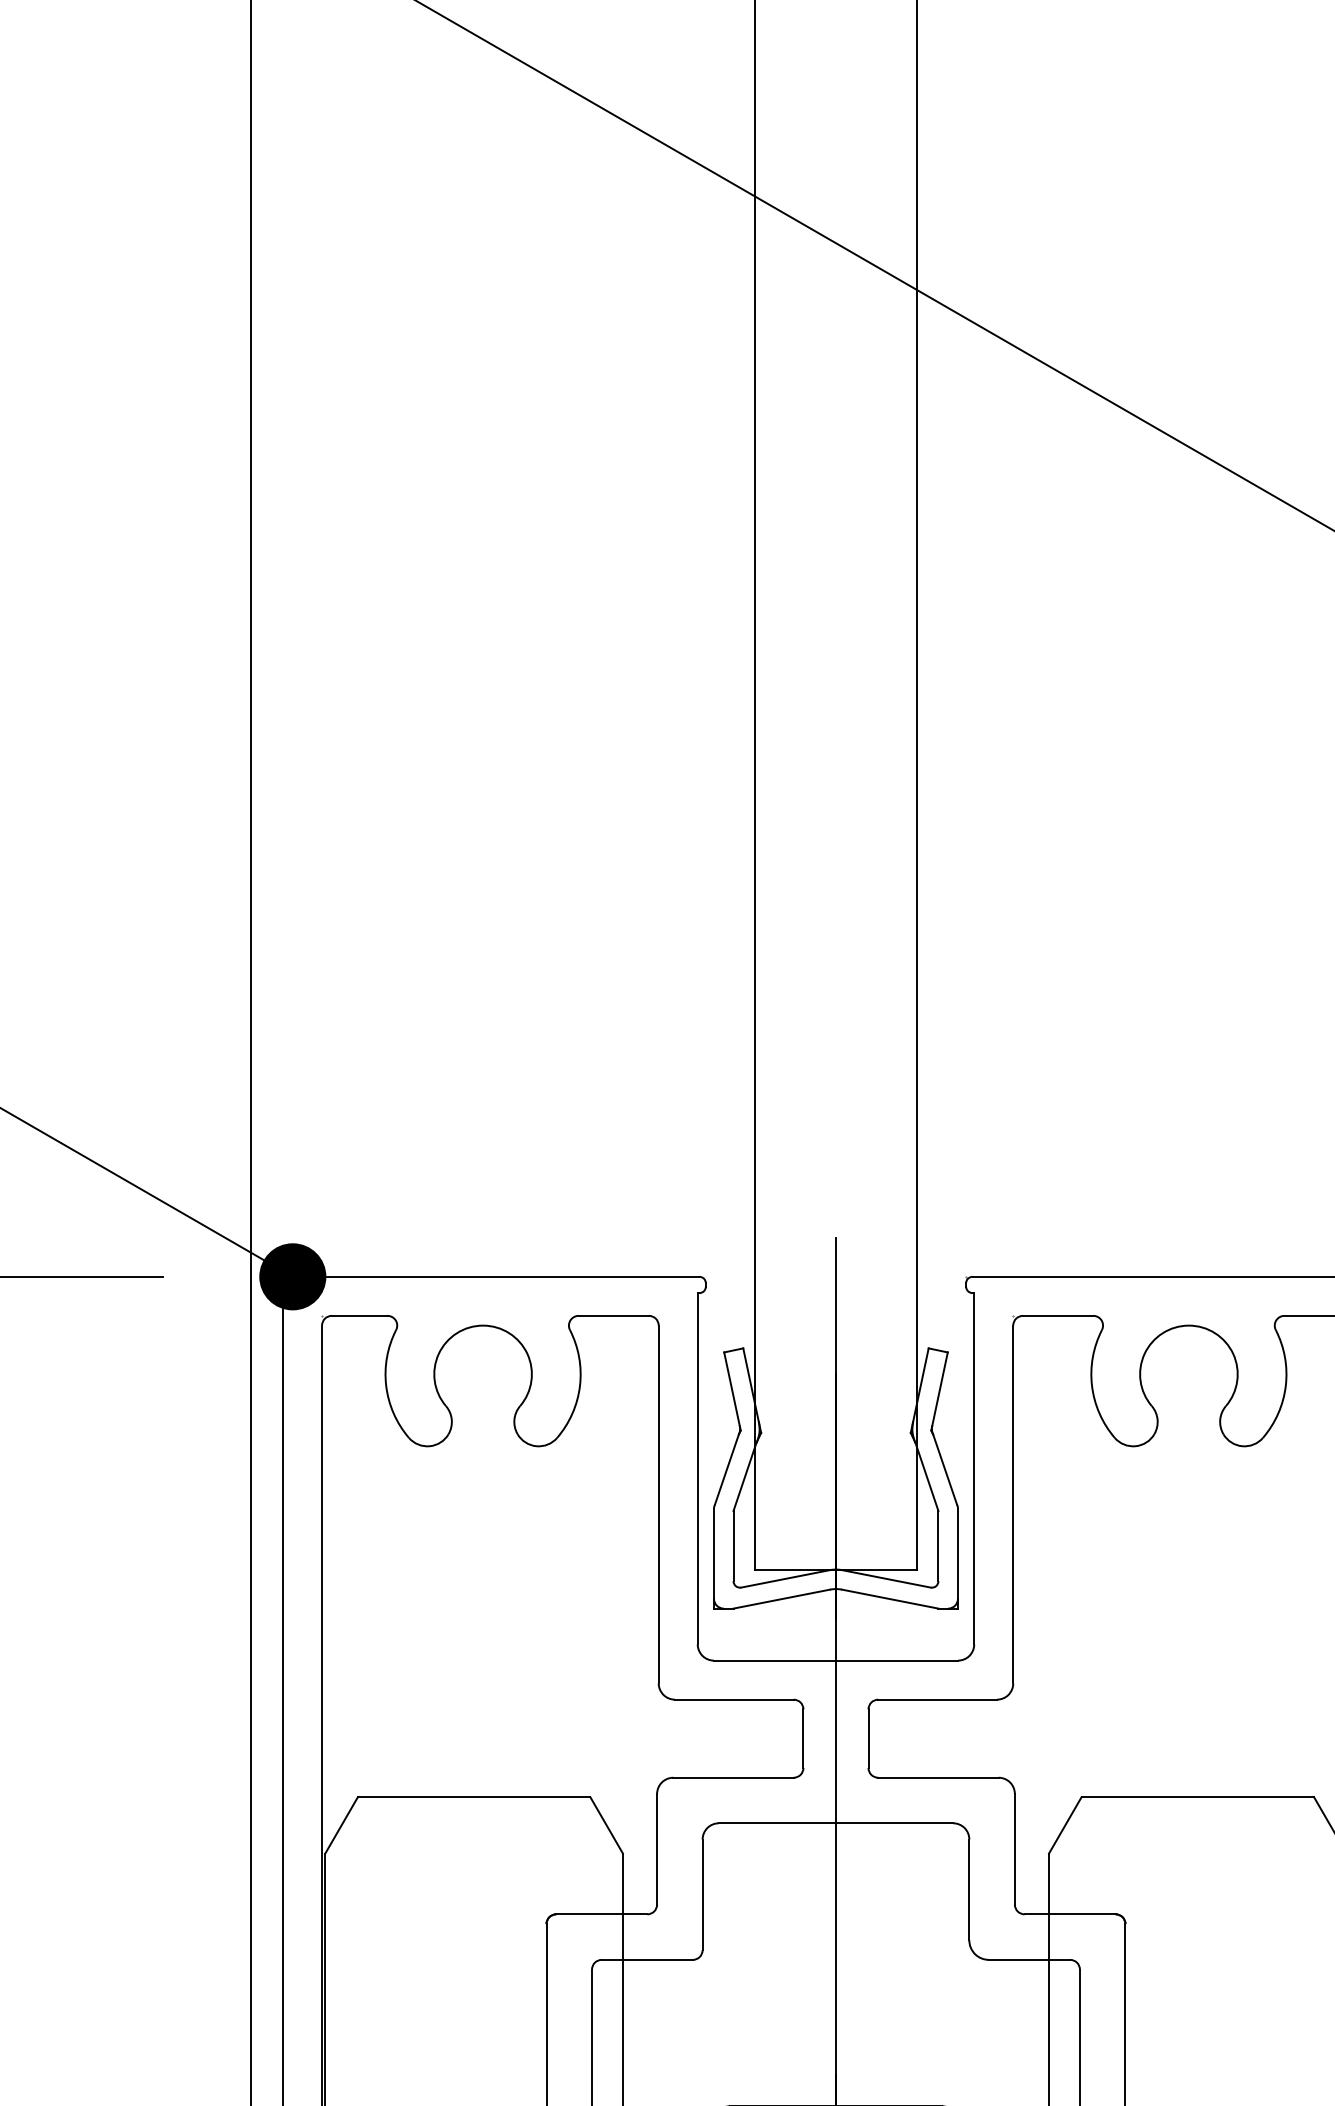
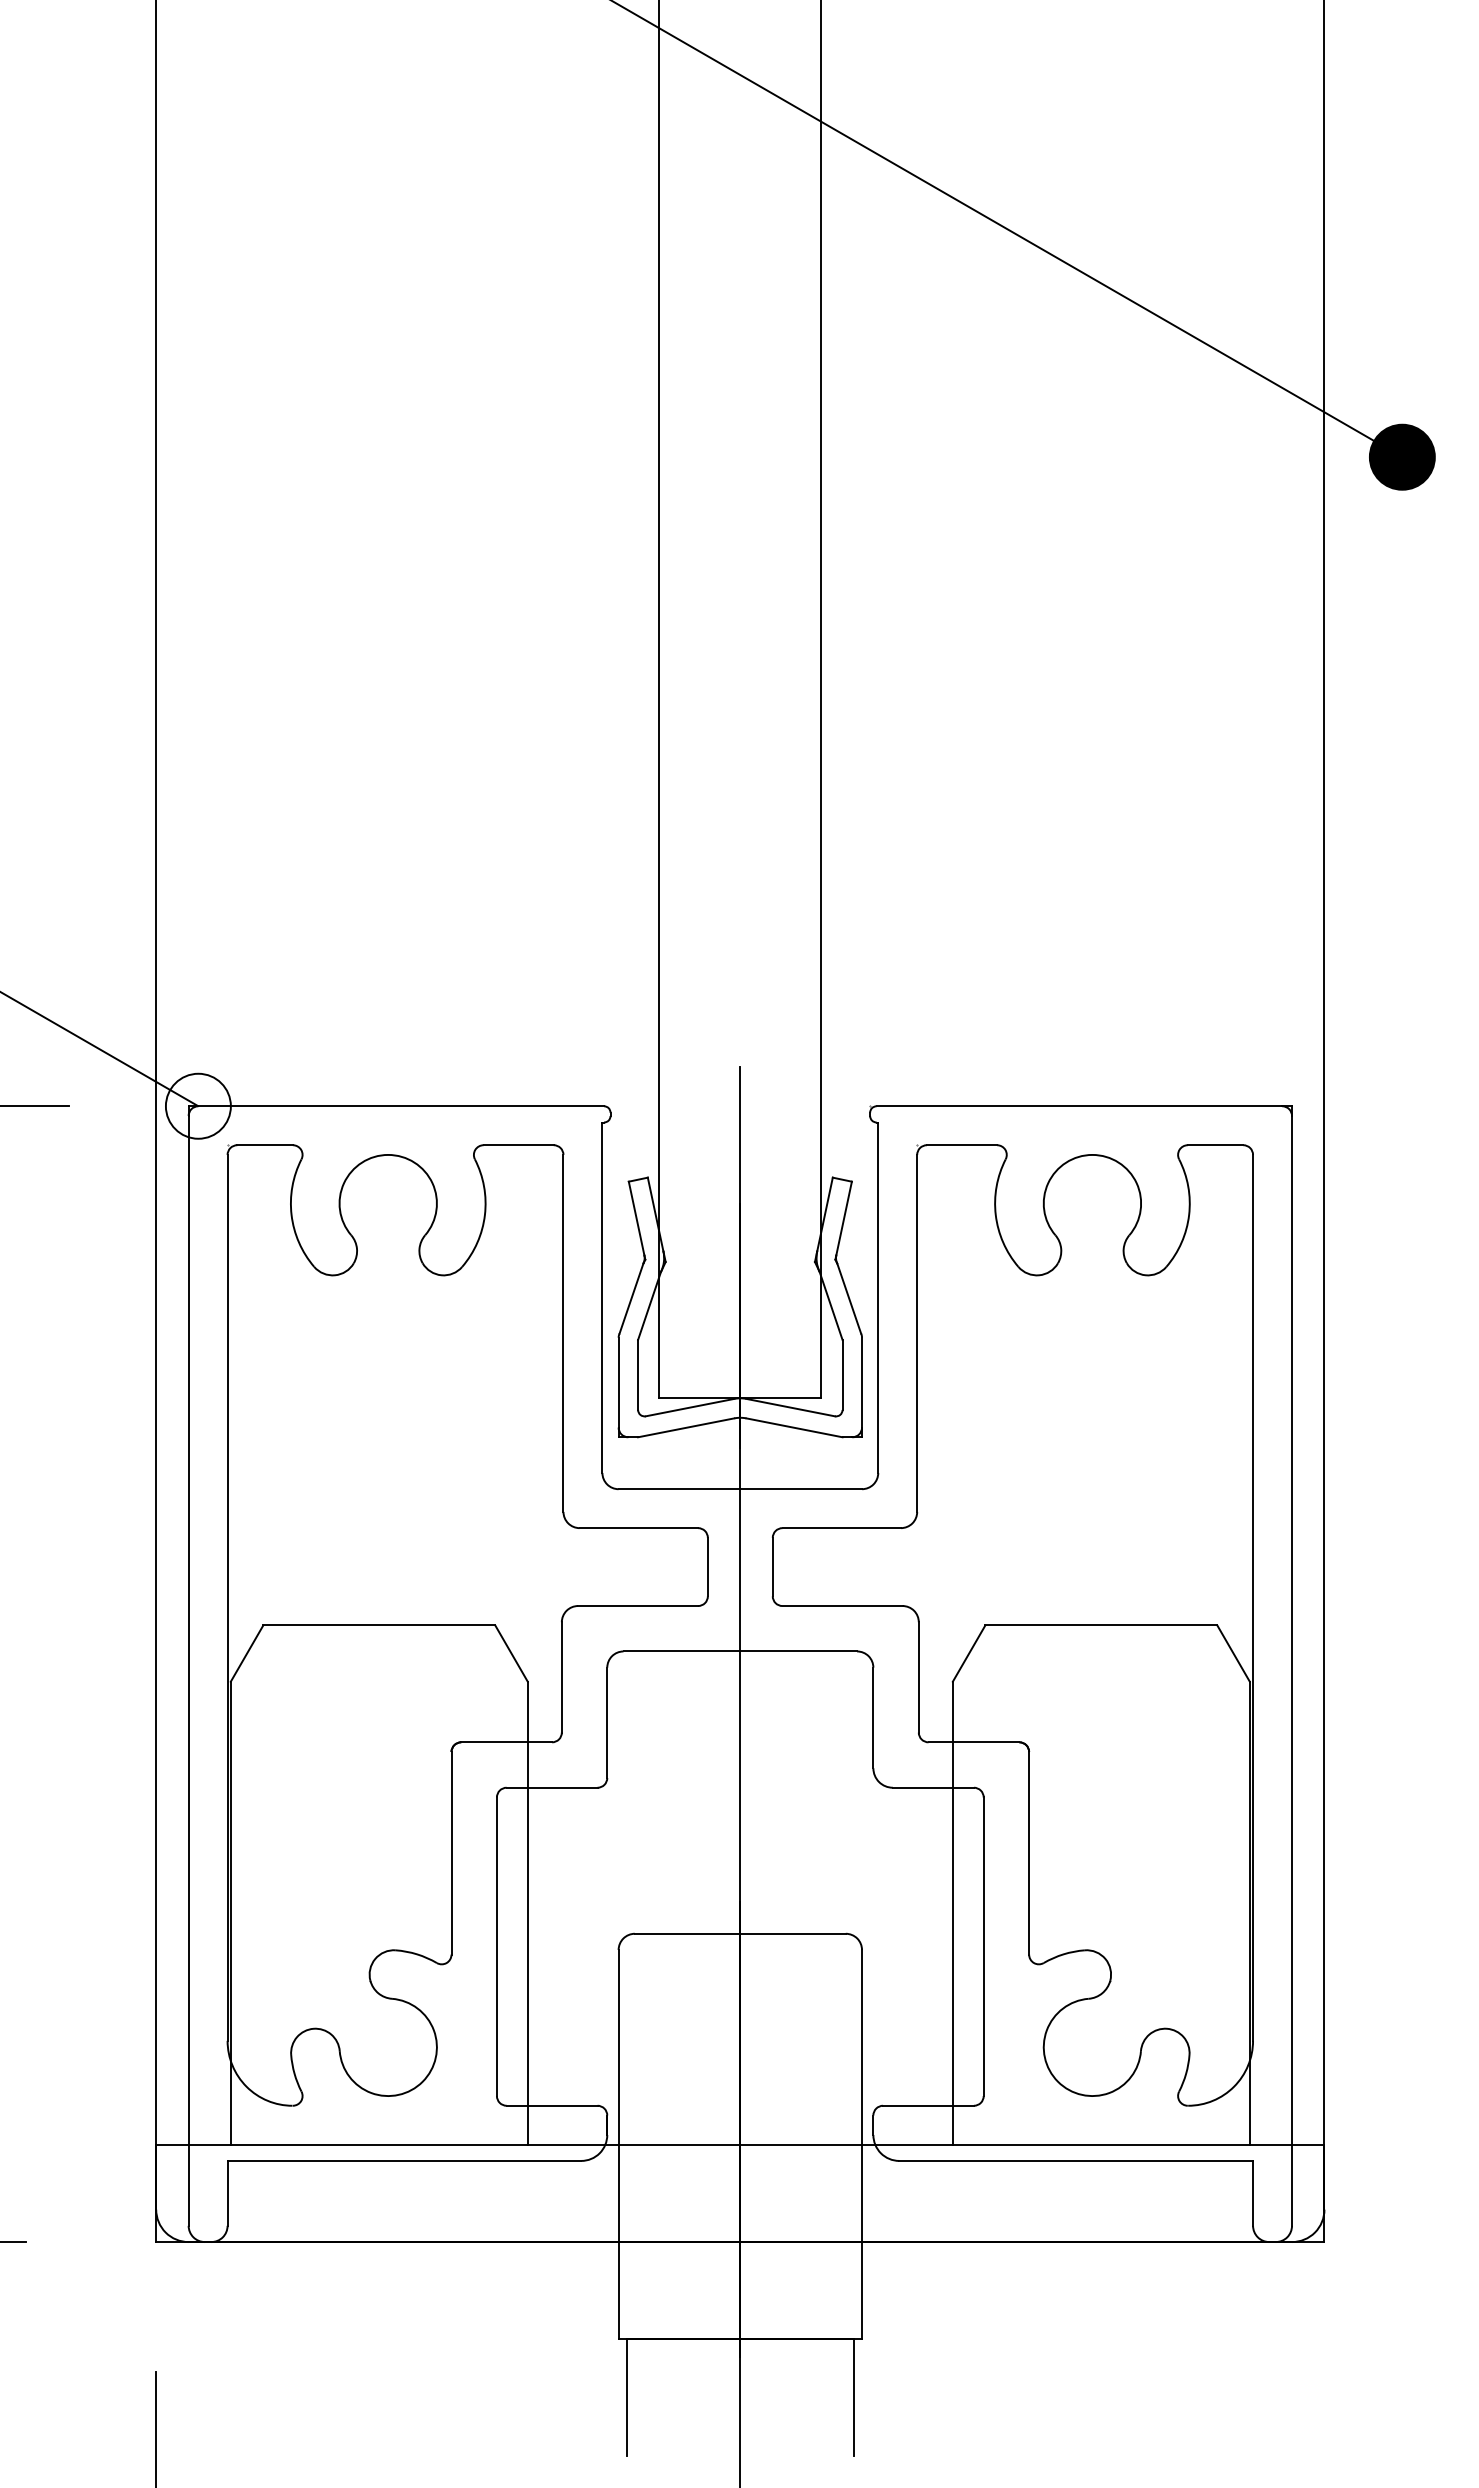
fill: (291, 1276) -> (197, 1105), removed

